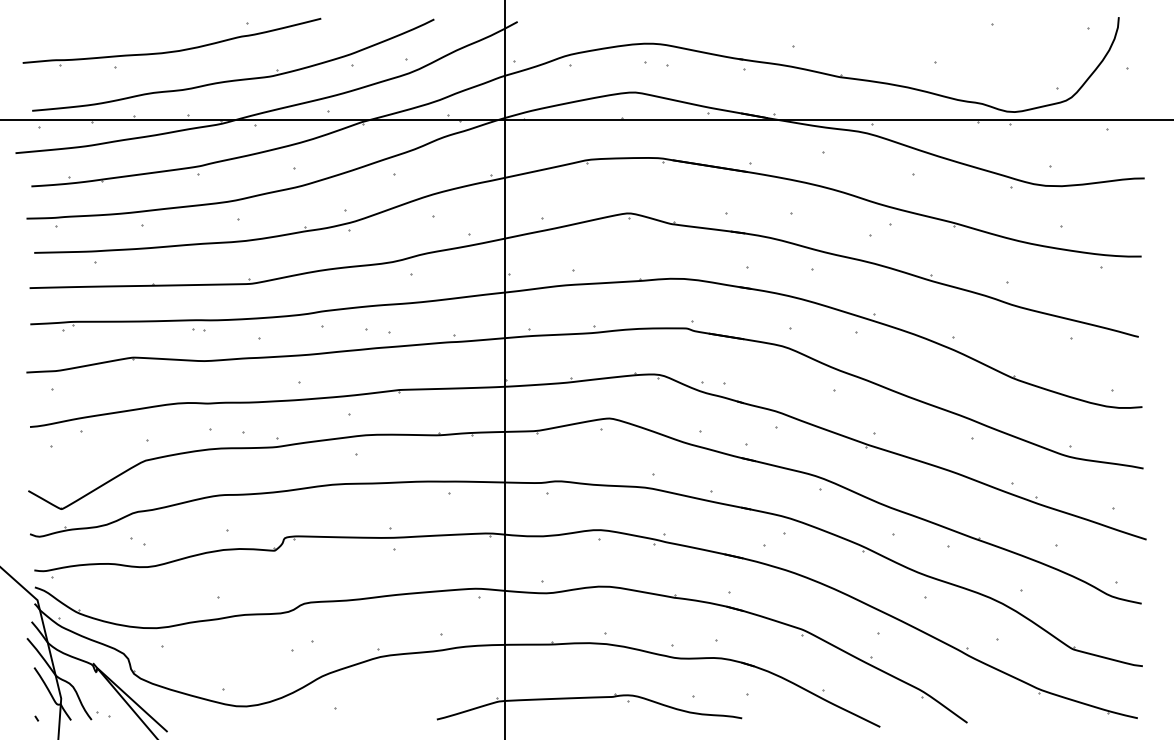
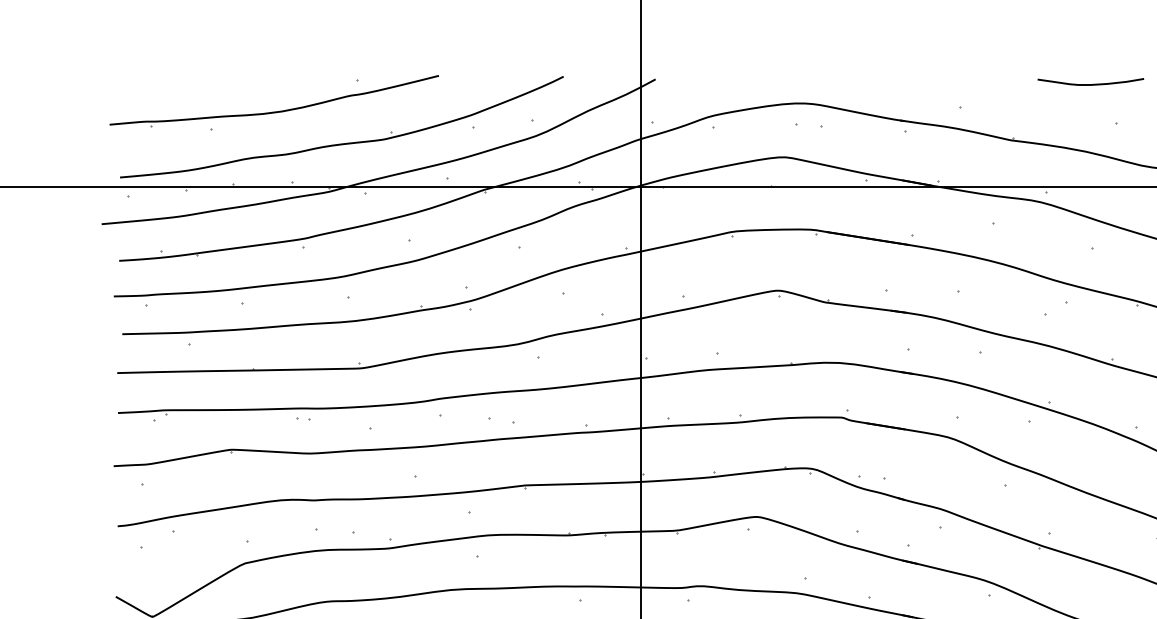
curve: (914, 25) -> (1093, 83), added

